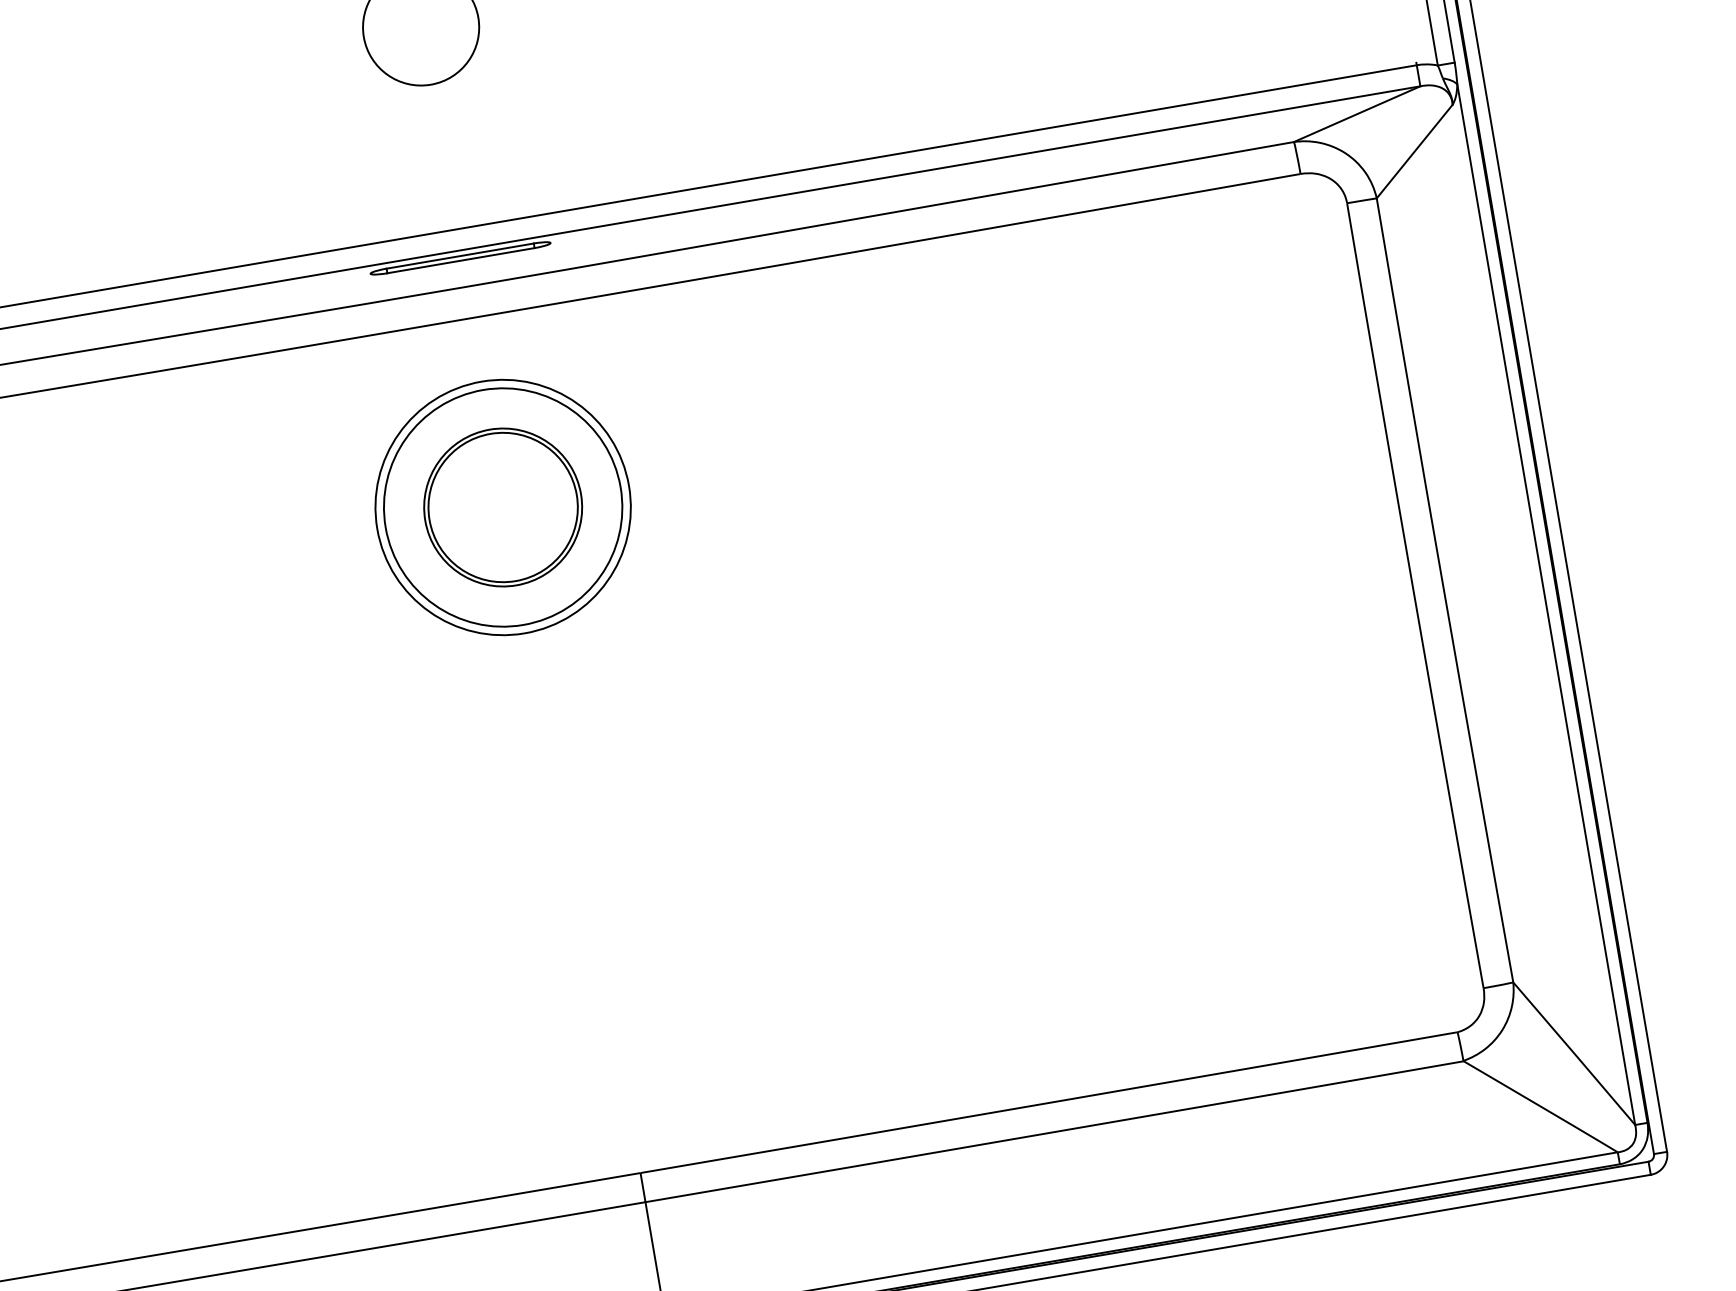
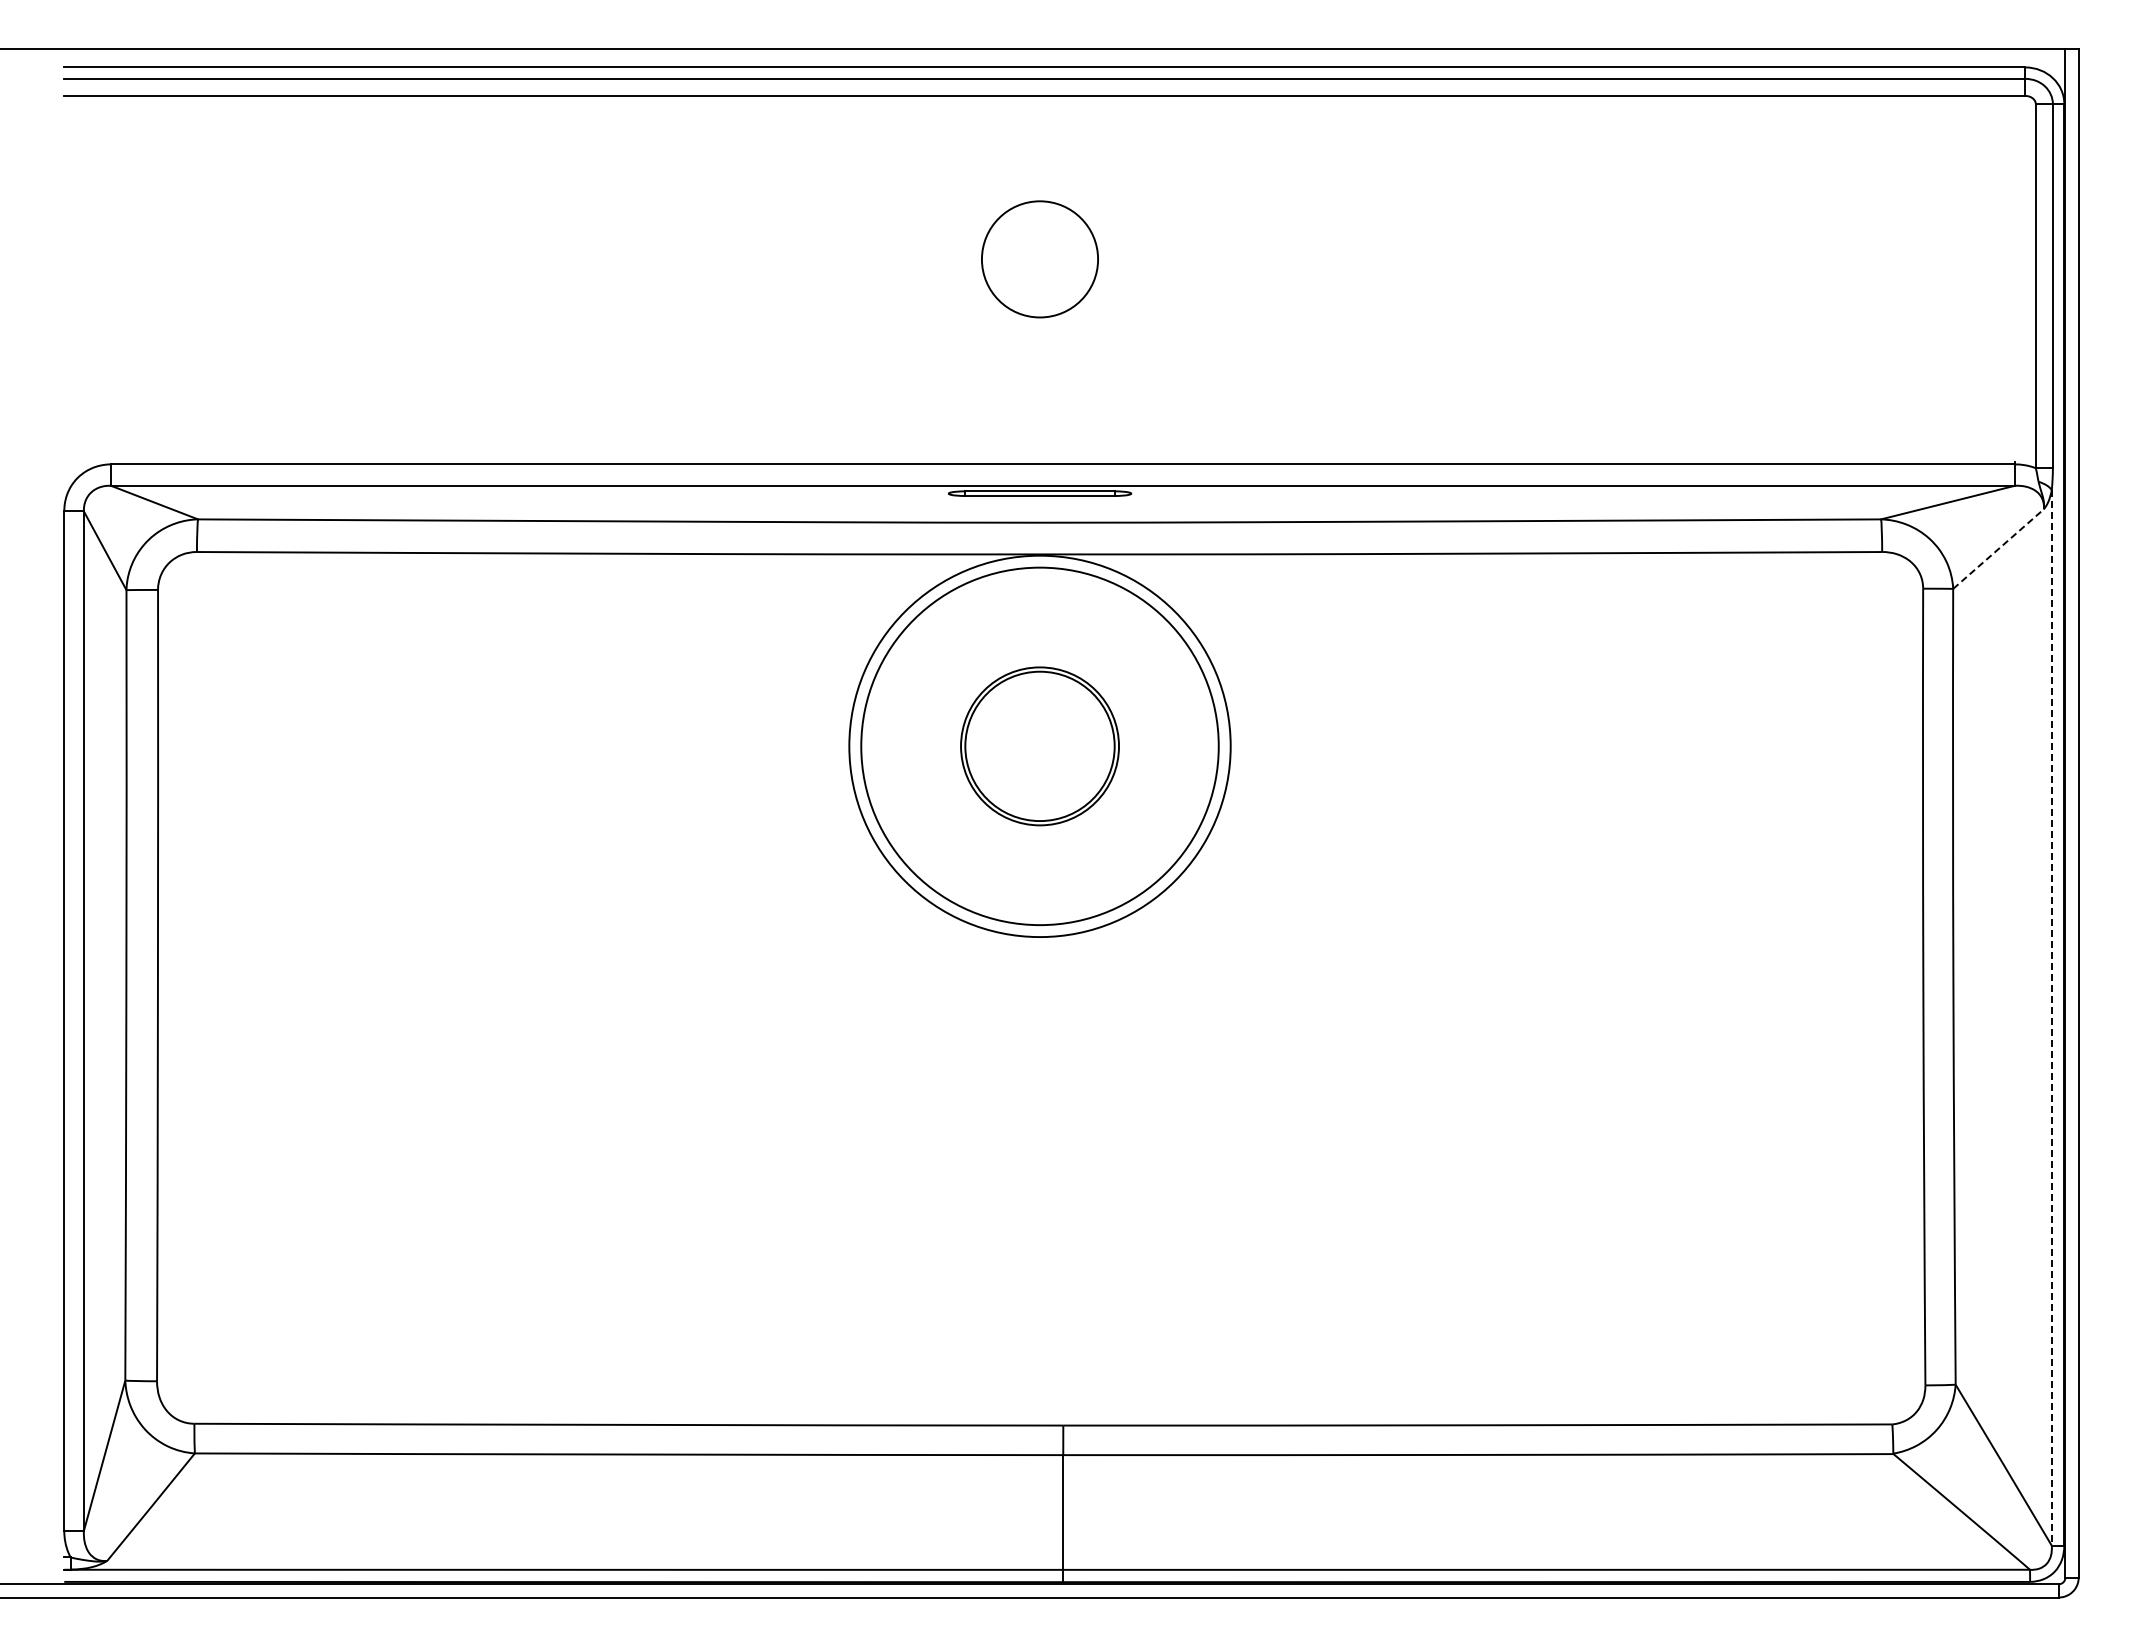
line: (1414, 150) -> (1998, 548), solid -> dashed
circle: (502, 507) -> (1039, 746), size x1.4
circle: (502, 507) -> (1039, 746), size x1.6
line: (1545, 604) -> (2051, 1017), solid -> dashed

